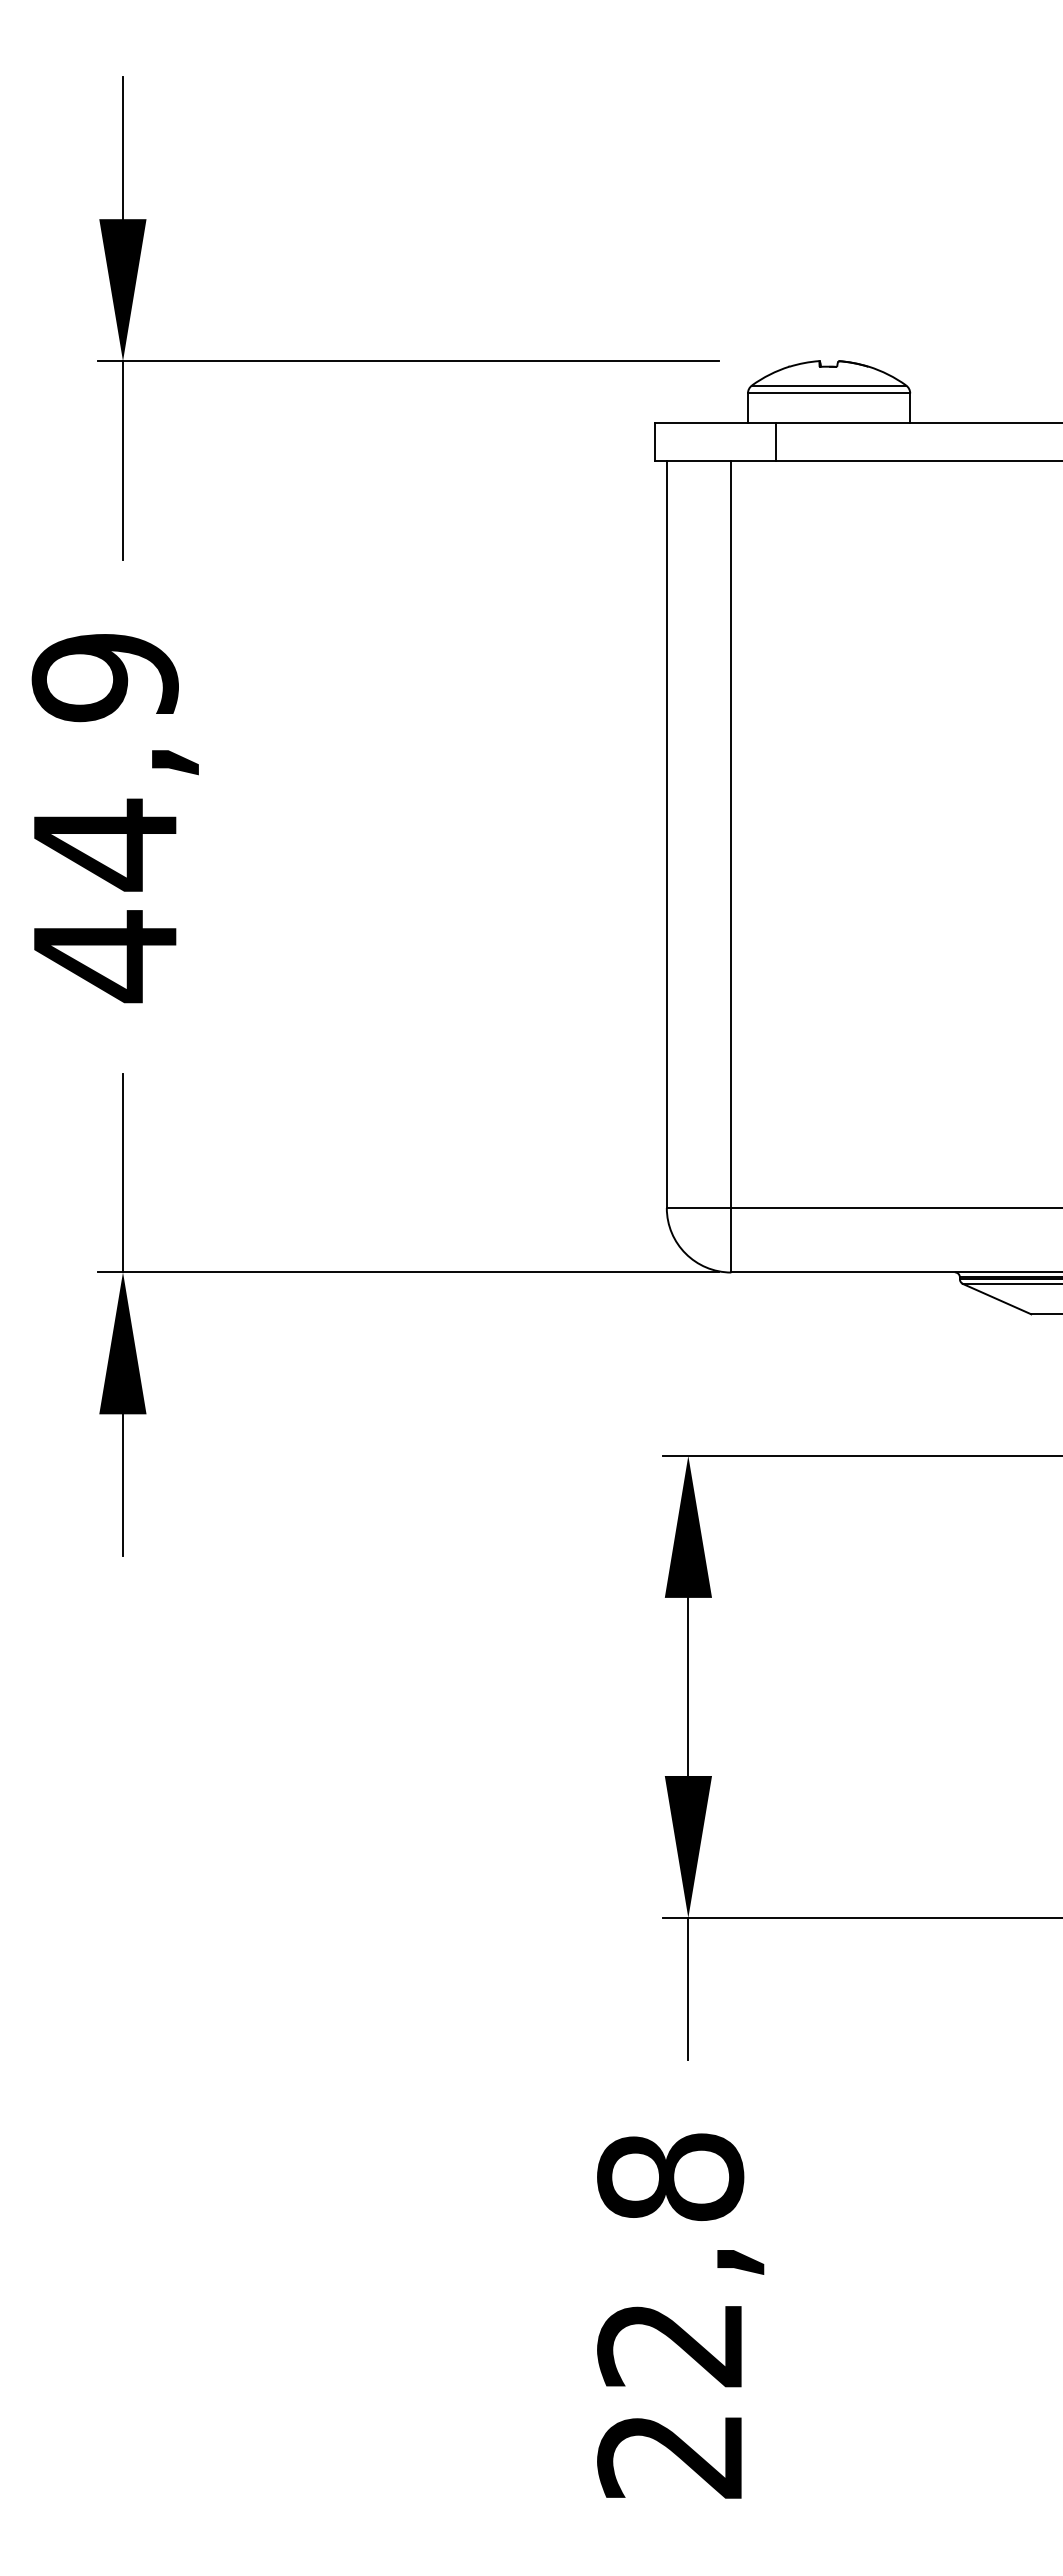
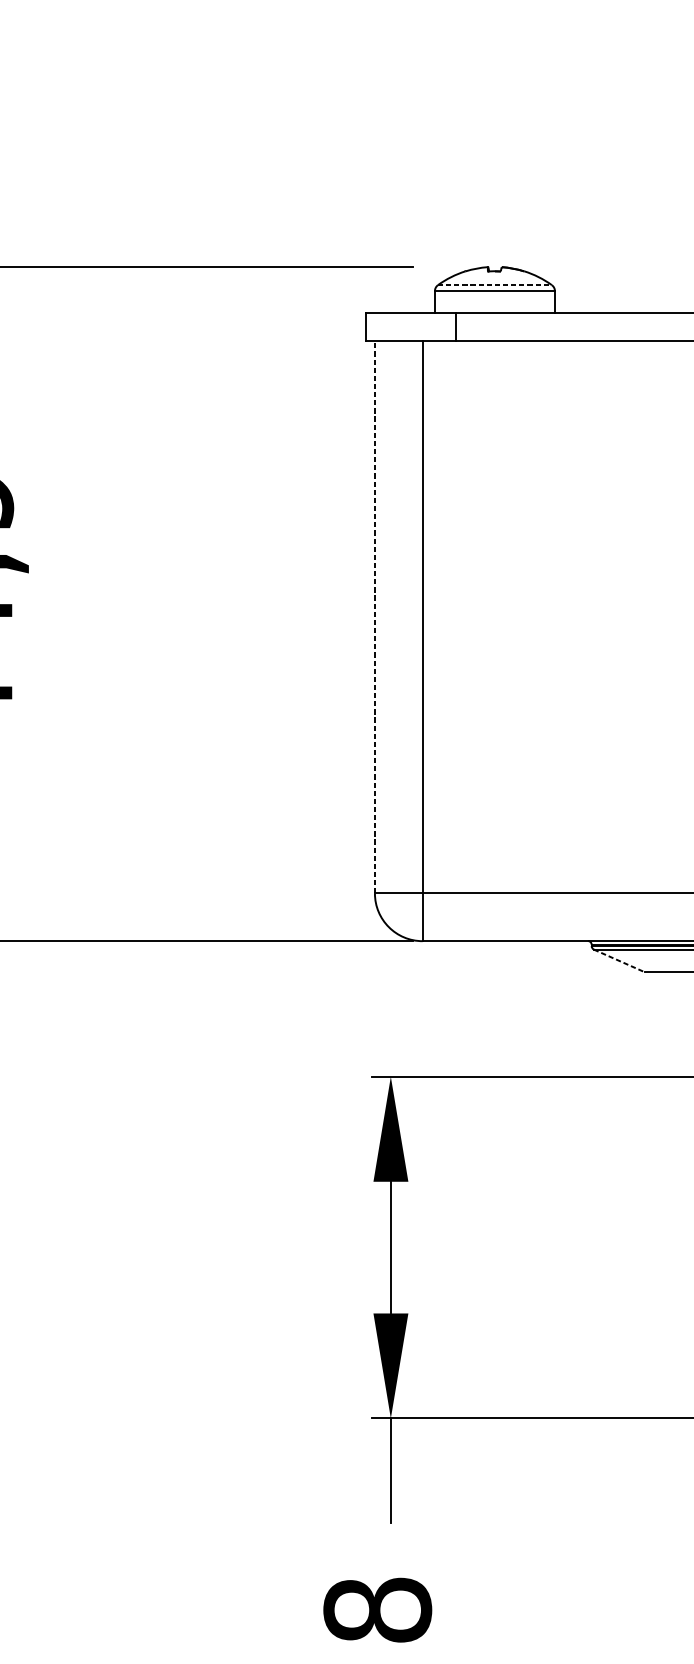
line: (829, 385) -> (495, 285), solid -> dashed
line: (666, 834) -> (374, 617), solid -> dashed
line: (997, 1299) -> (619, 961), solid -> dashed

